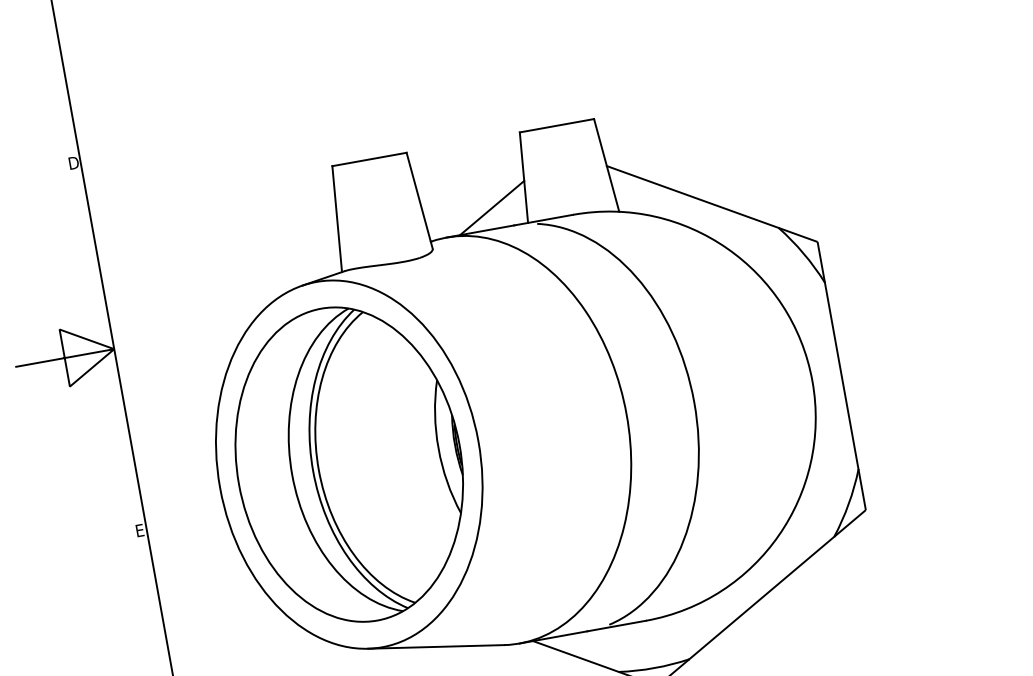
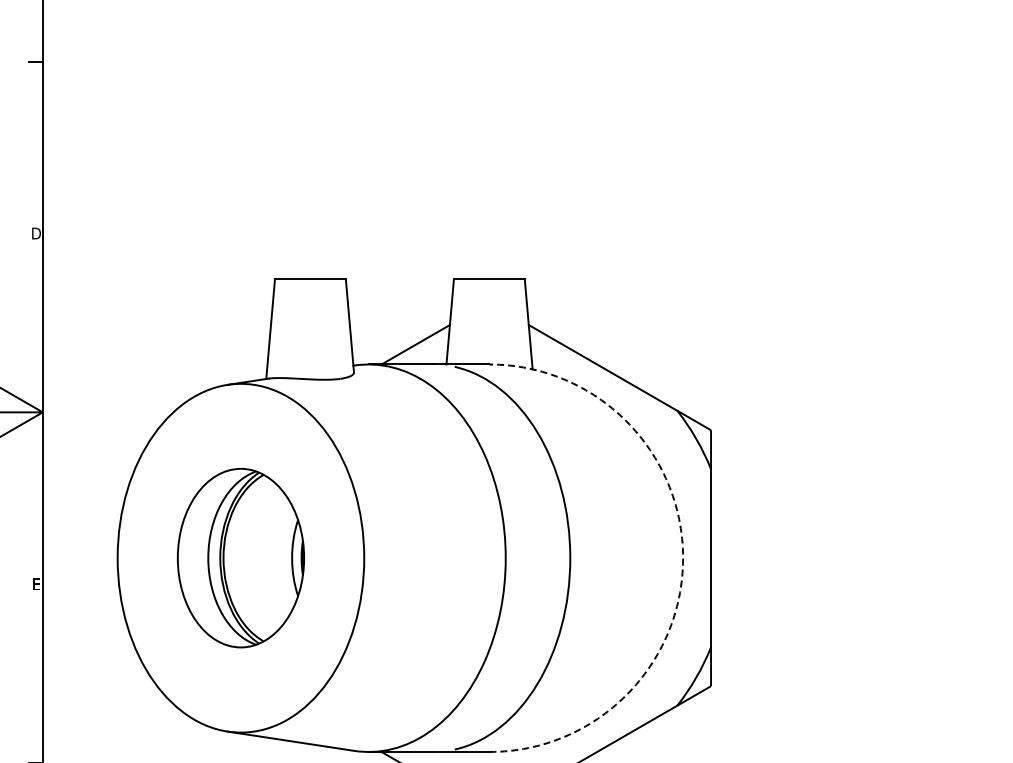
arc: (812, 381) -> (683, 558), solid -> dashed
part: (348, 463) -> (240, 557), size x0.6

